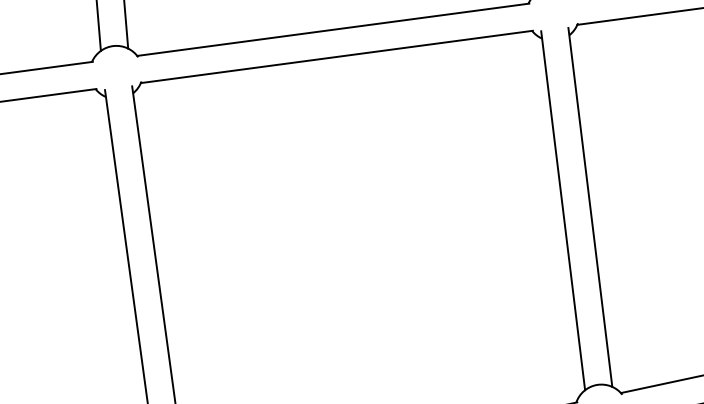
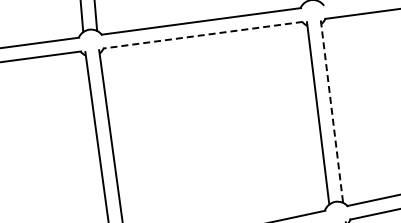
line: (335, 57) -> (202, 35), solid -> dashed
line: (589, 207) -> (331, 111), solid -> dashed

